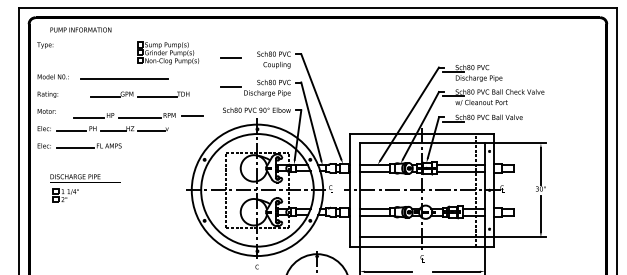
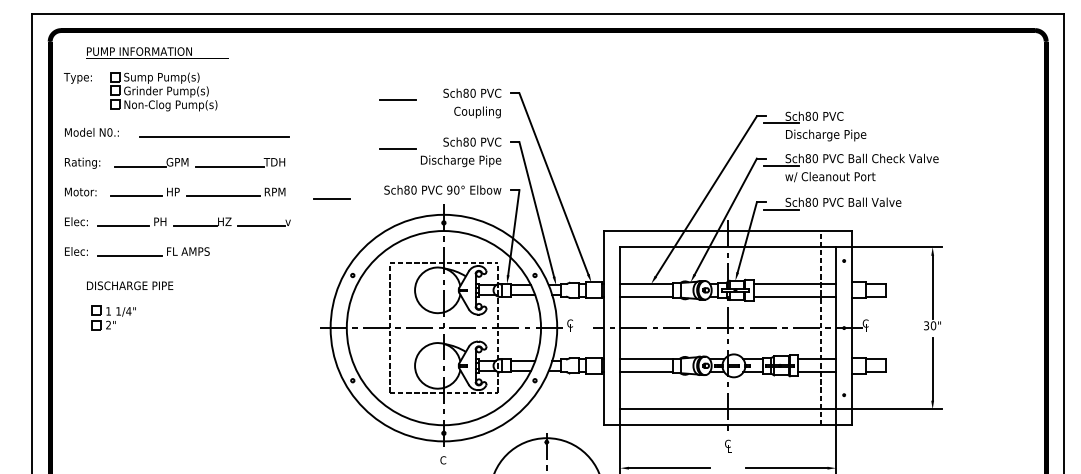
part: (168, 52) -> (164, 90), moved
part: (139, 94) -> (199, 162), moved
part: (124, 115) -> (197, 192), moved
part: (85, 188) -> (147, 305), moved

